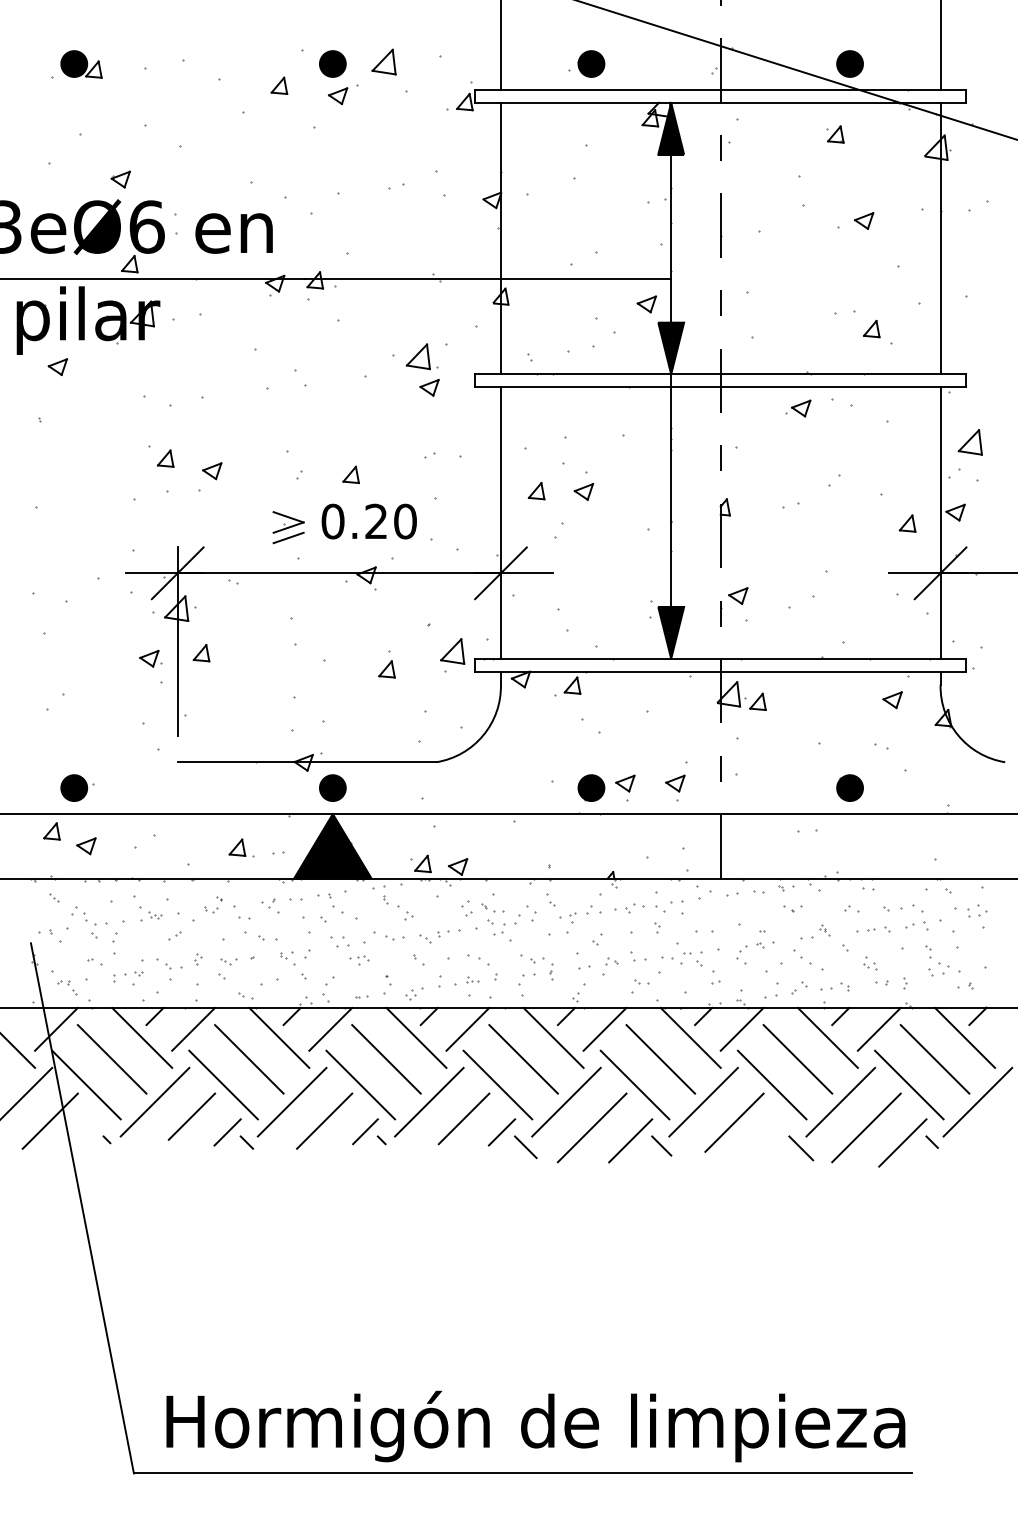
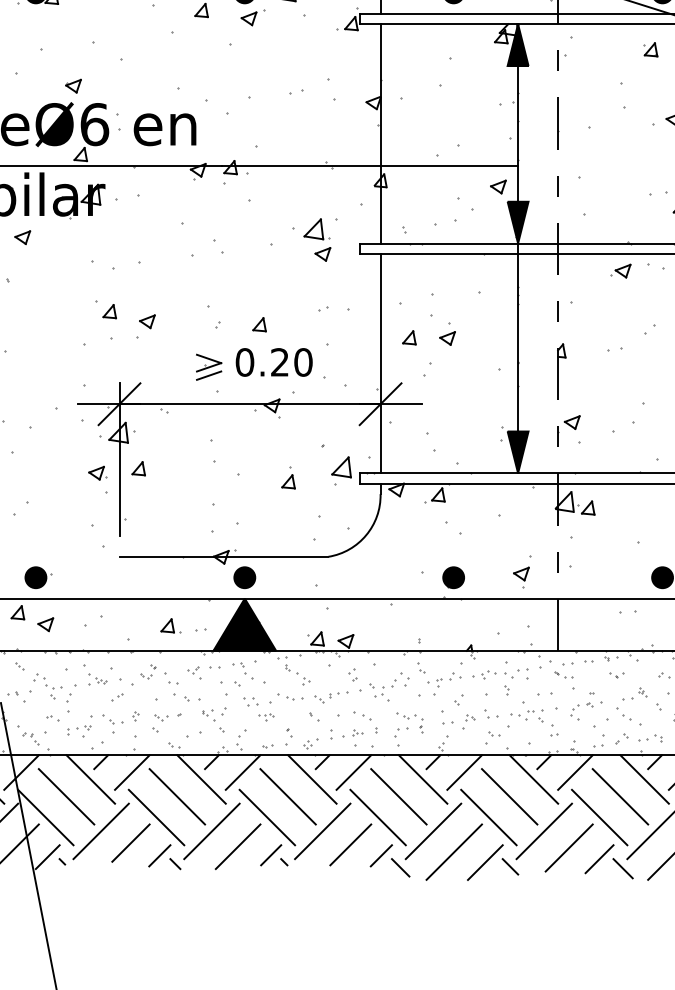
part: (625, 787) -> (481, 577), removed
part: (492, 907) -> (563, 674), moved
line: (88, 1133) -> (47, 856), added
line: (771, 1136) -> (599, 859), added

